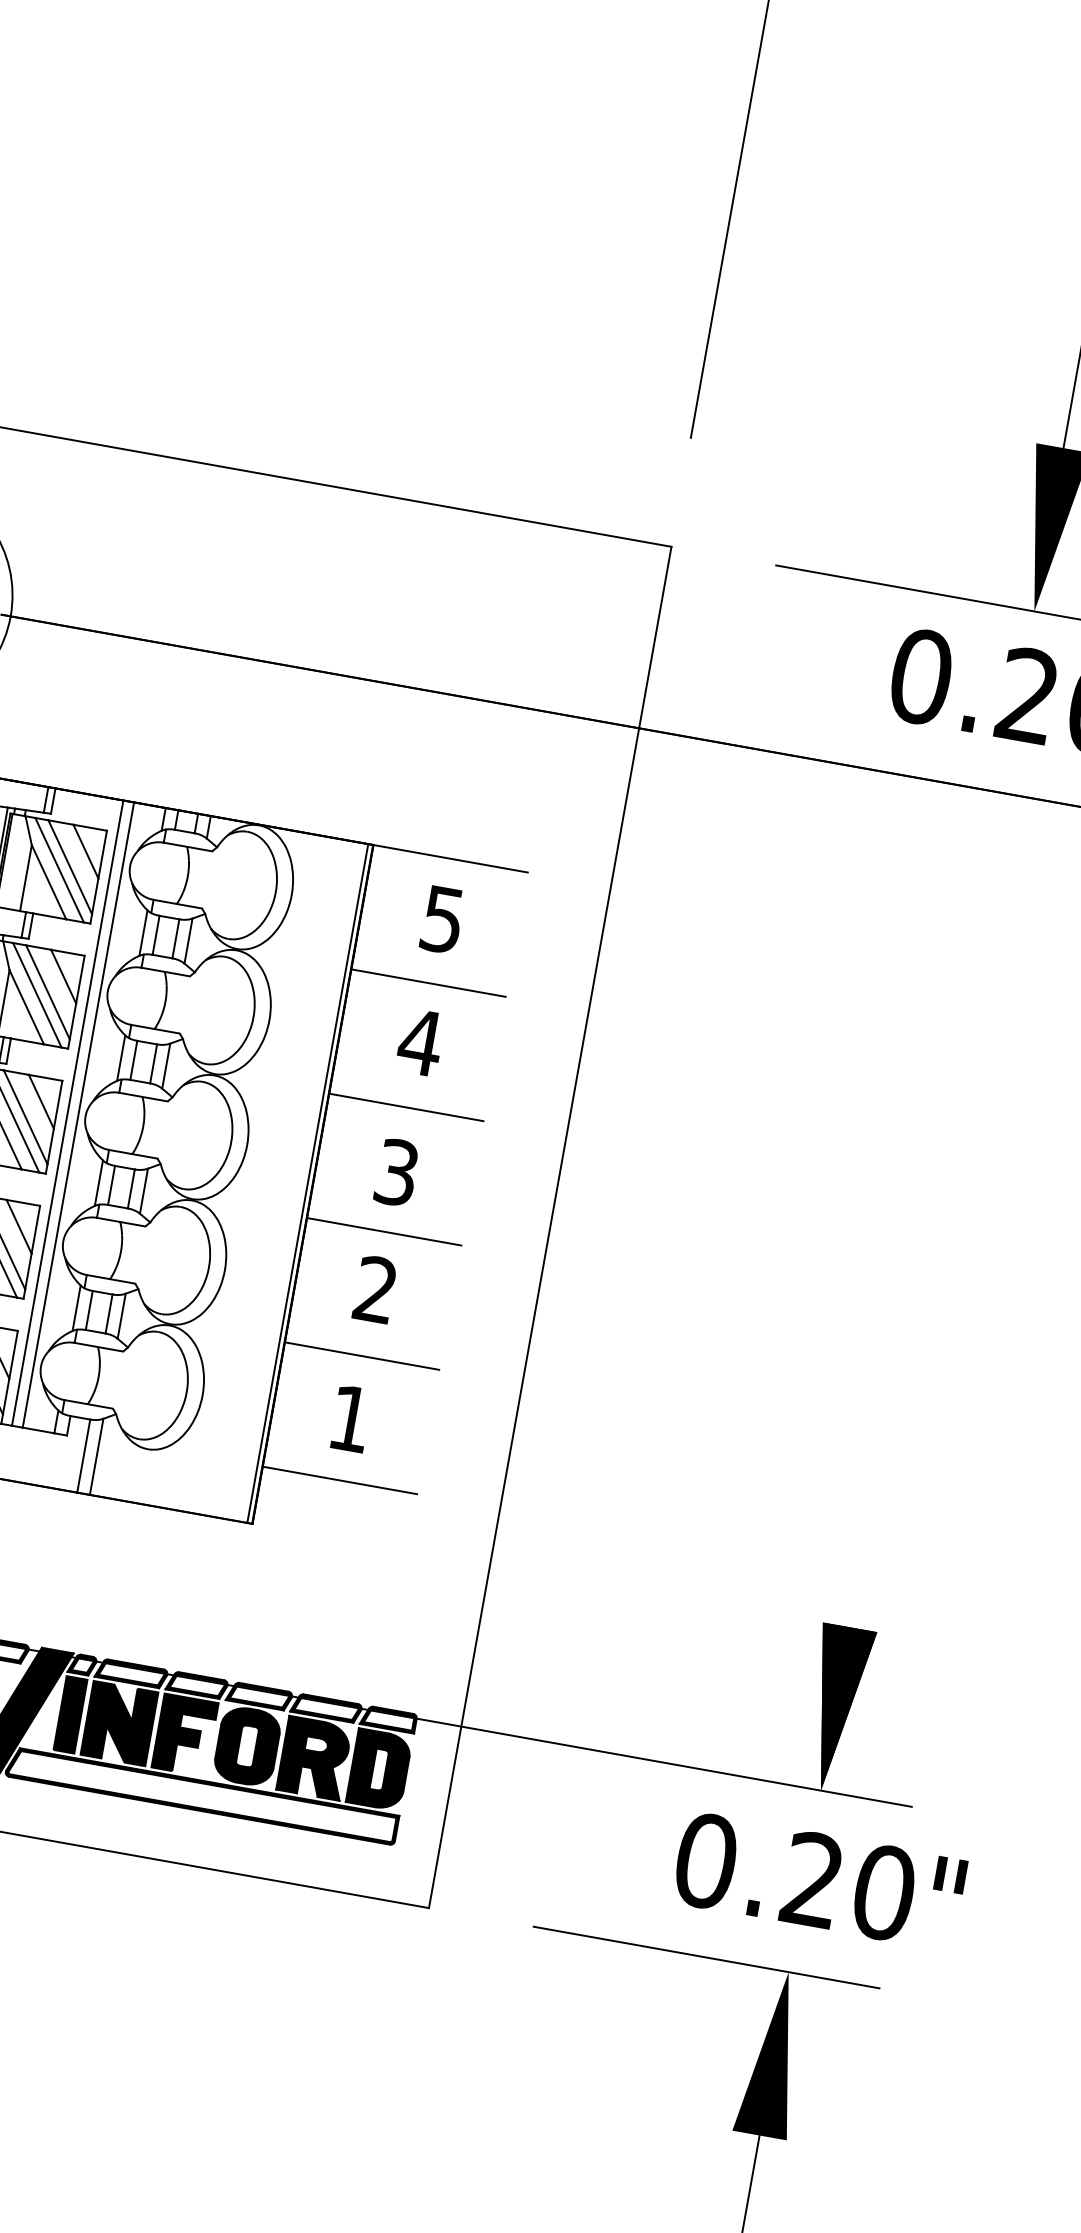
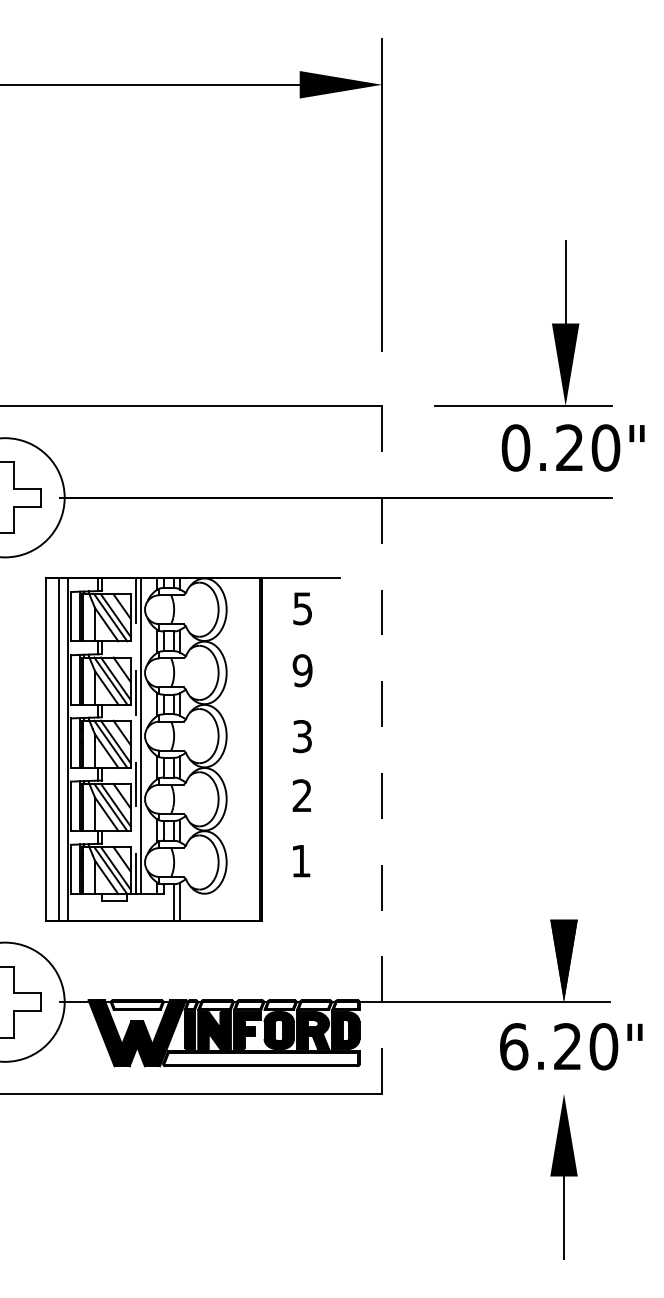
line: (428, 982) -> (301, 640), removed
text: (420, 1041) -> (302, 670), 4 -> 9
line: (406, 1106) -> (301, 703), removed
line: (66, 1113) -> (135, 736), solid -> dashed
line: (550, 1228) -> (382, 750), solid -> dashed
line: (384, 1231) -> (301, 766), removed
line: (362, 1356) -> (301, 829), removed
line: (340, 1480) -> (301, 892), removed
text: (705, 1860) -> (513, 1046), 0.20" -> 6.20"
line: (706, 1956) -> (522, 1093), removed

